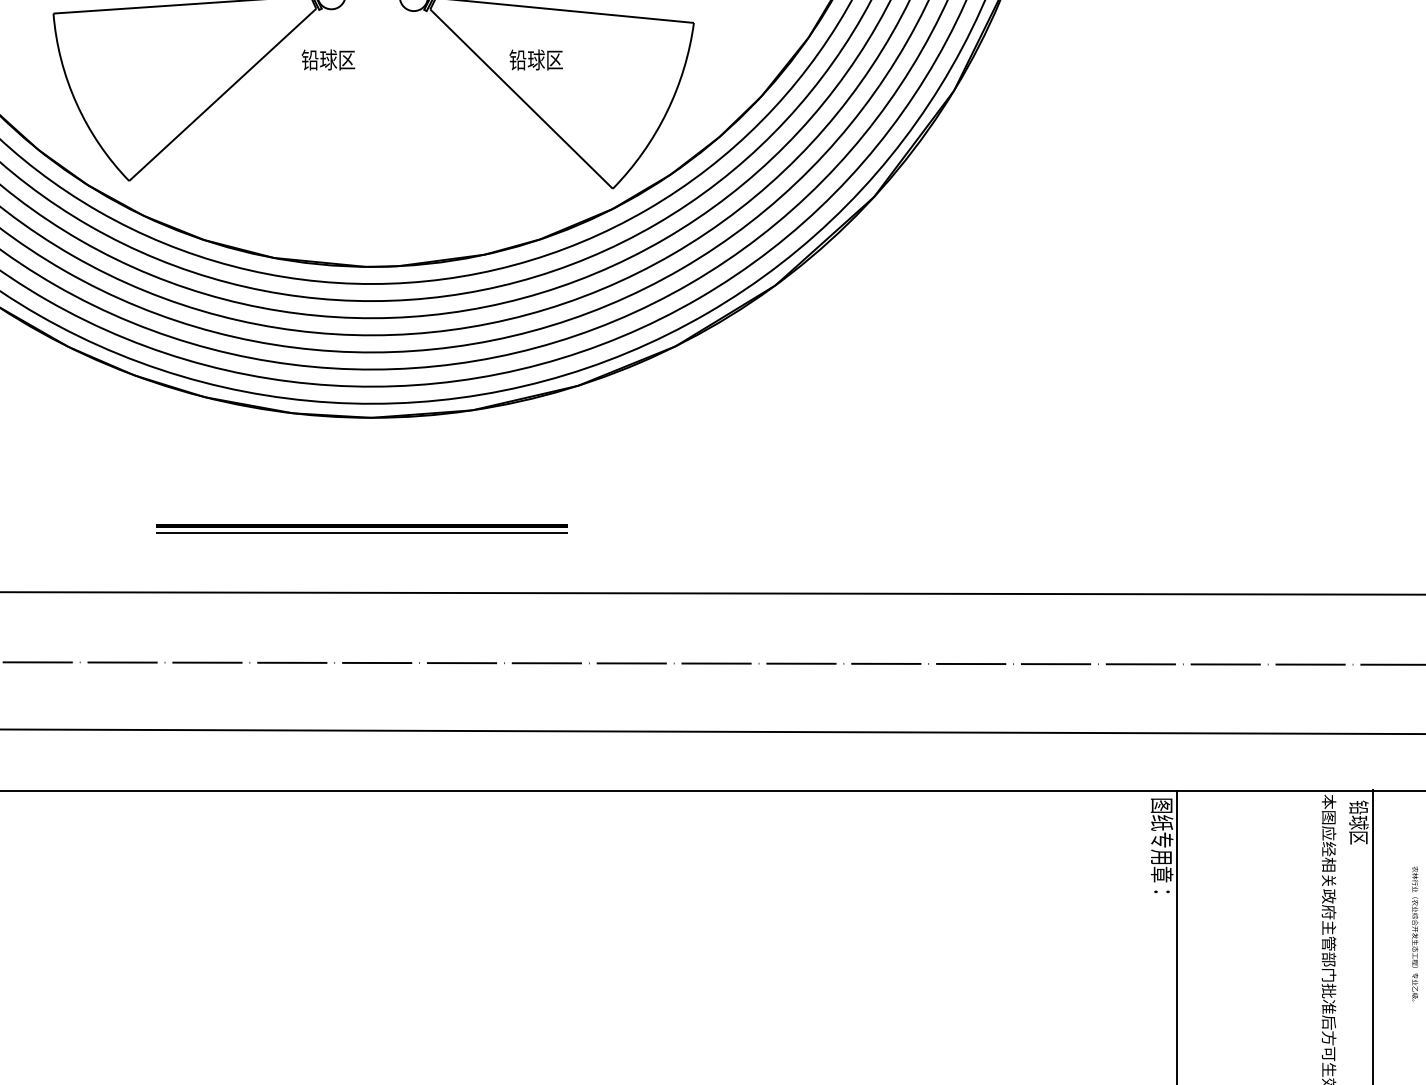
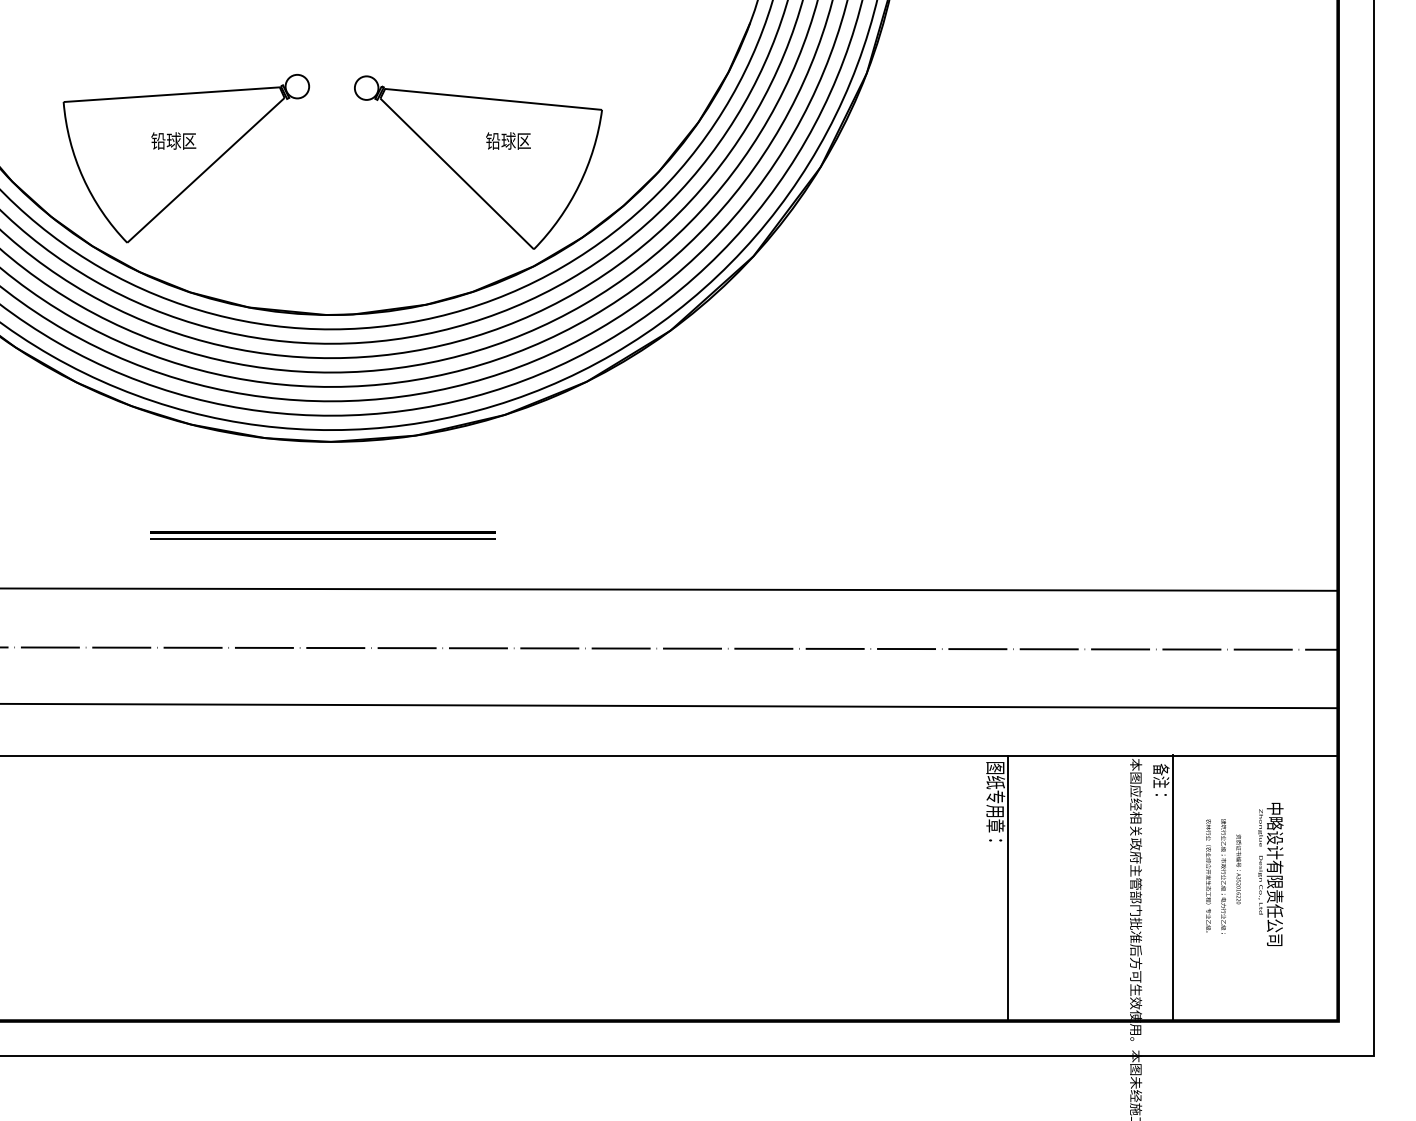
text: (328, 59) -> (173, 140), moved
text: (536, 59) -> (508, 140), moved
text: (1359, 821) -> (1161, 781), 铅球区 -> 备注：

